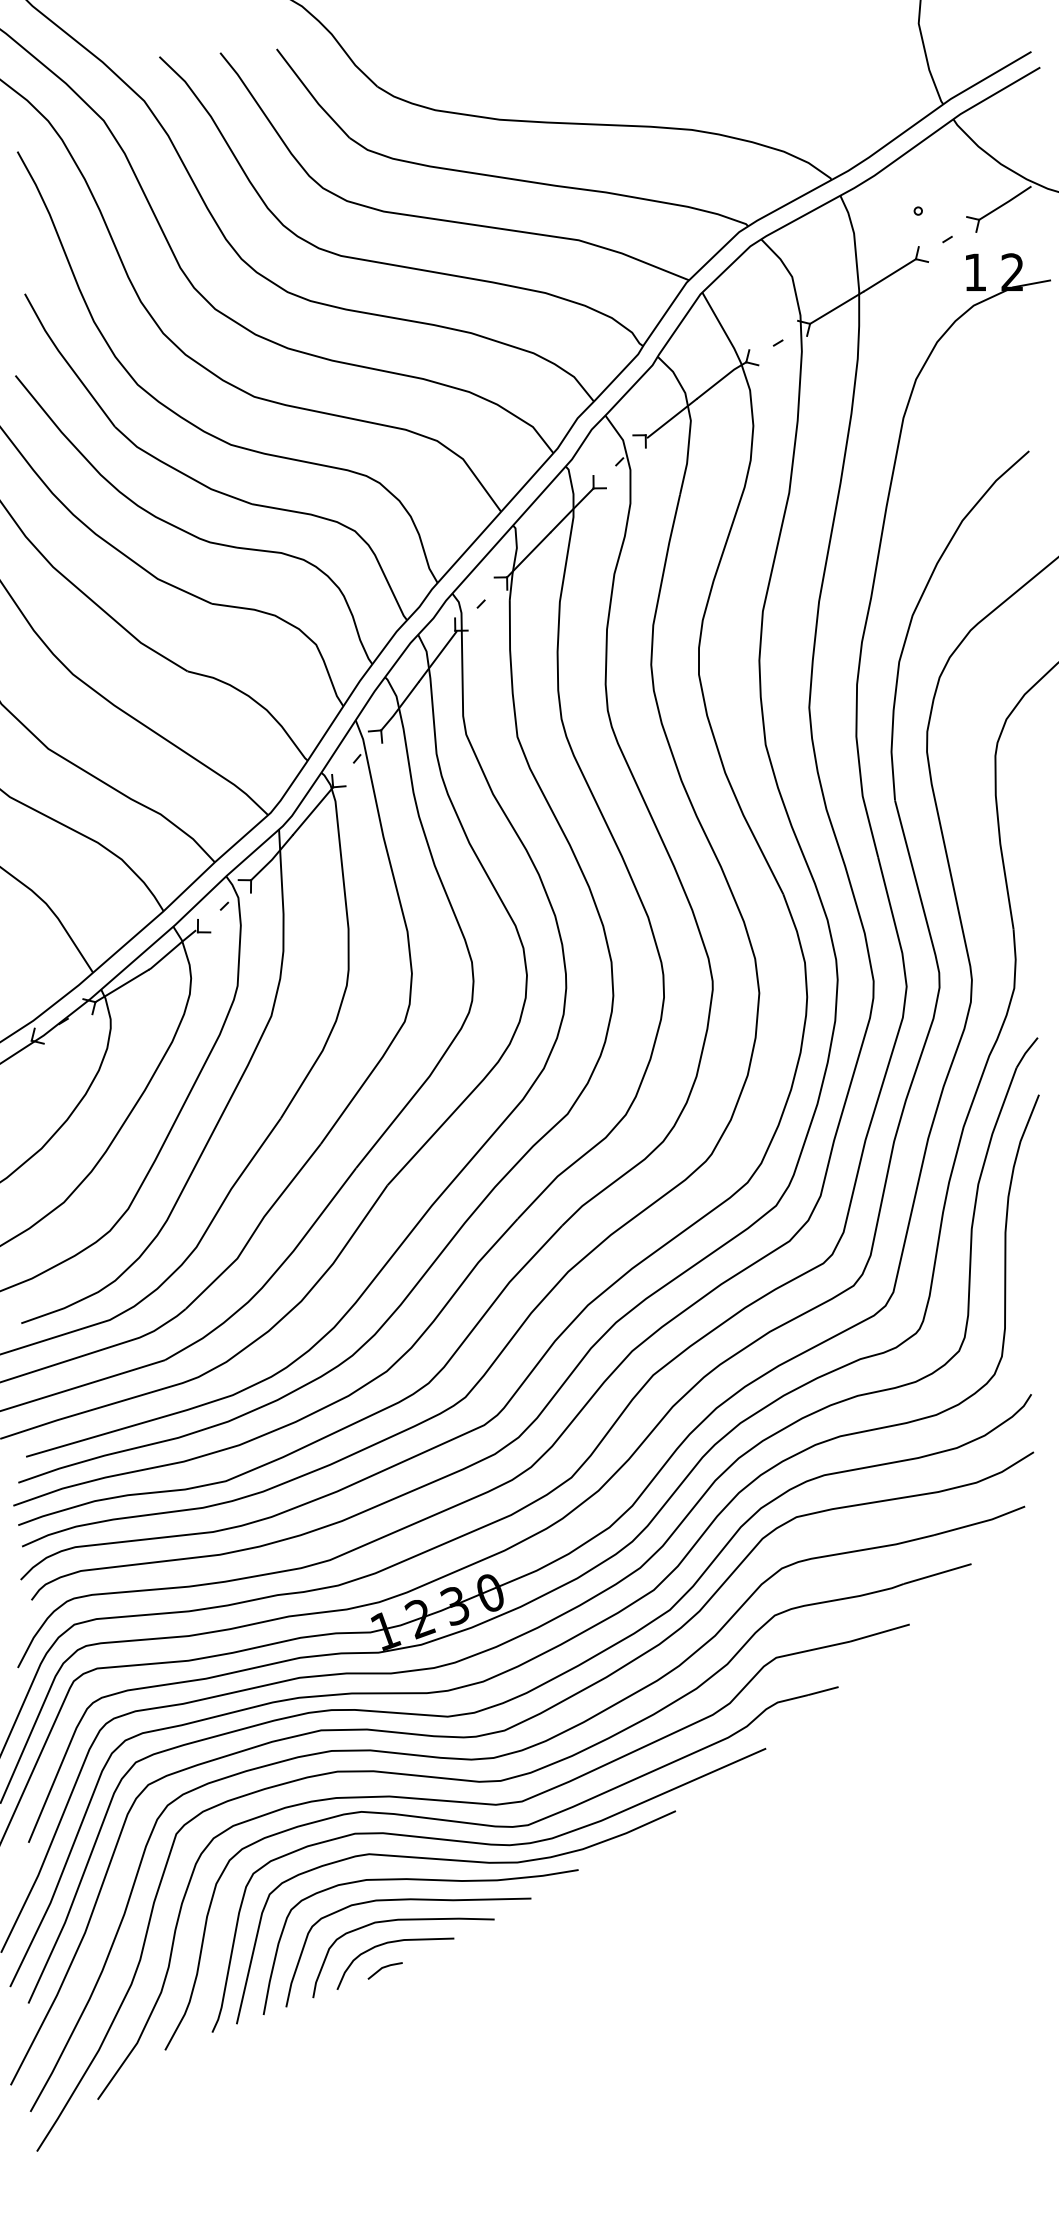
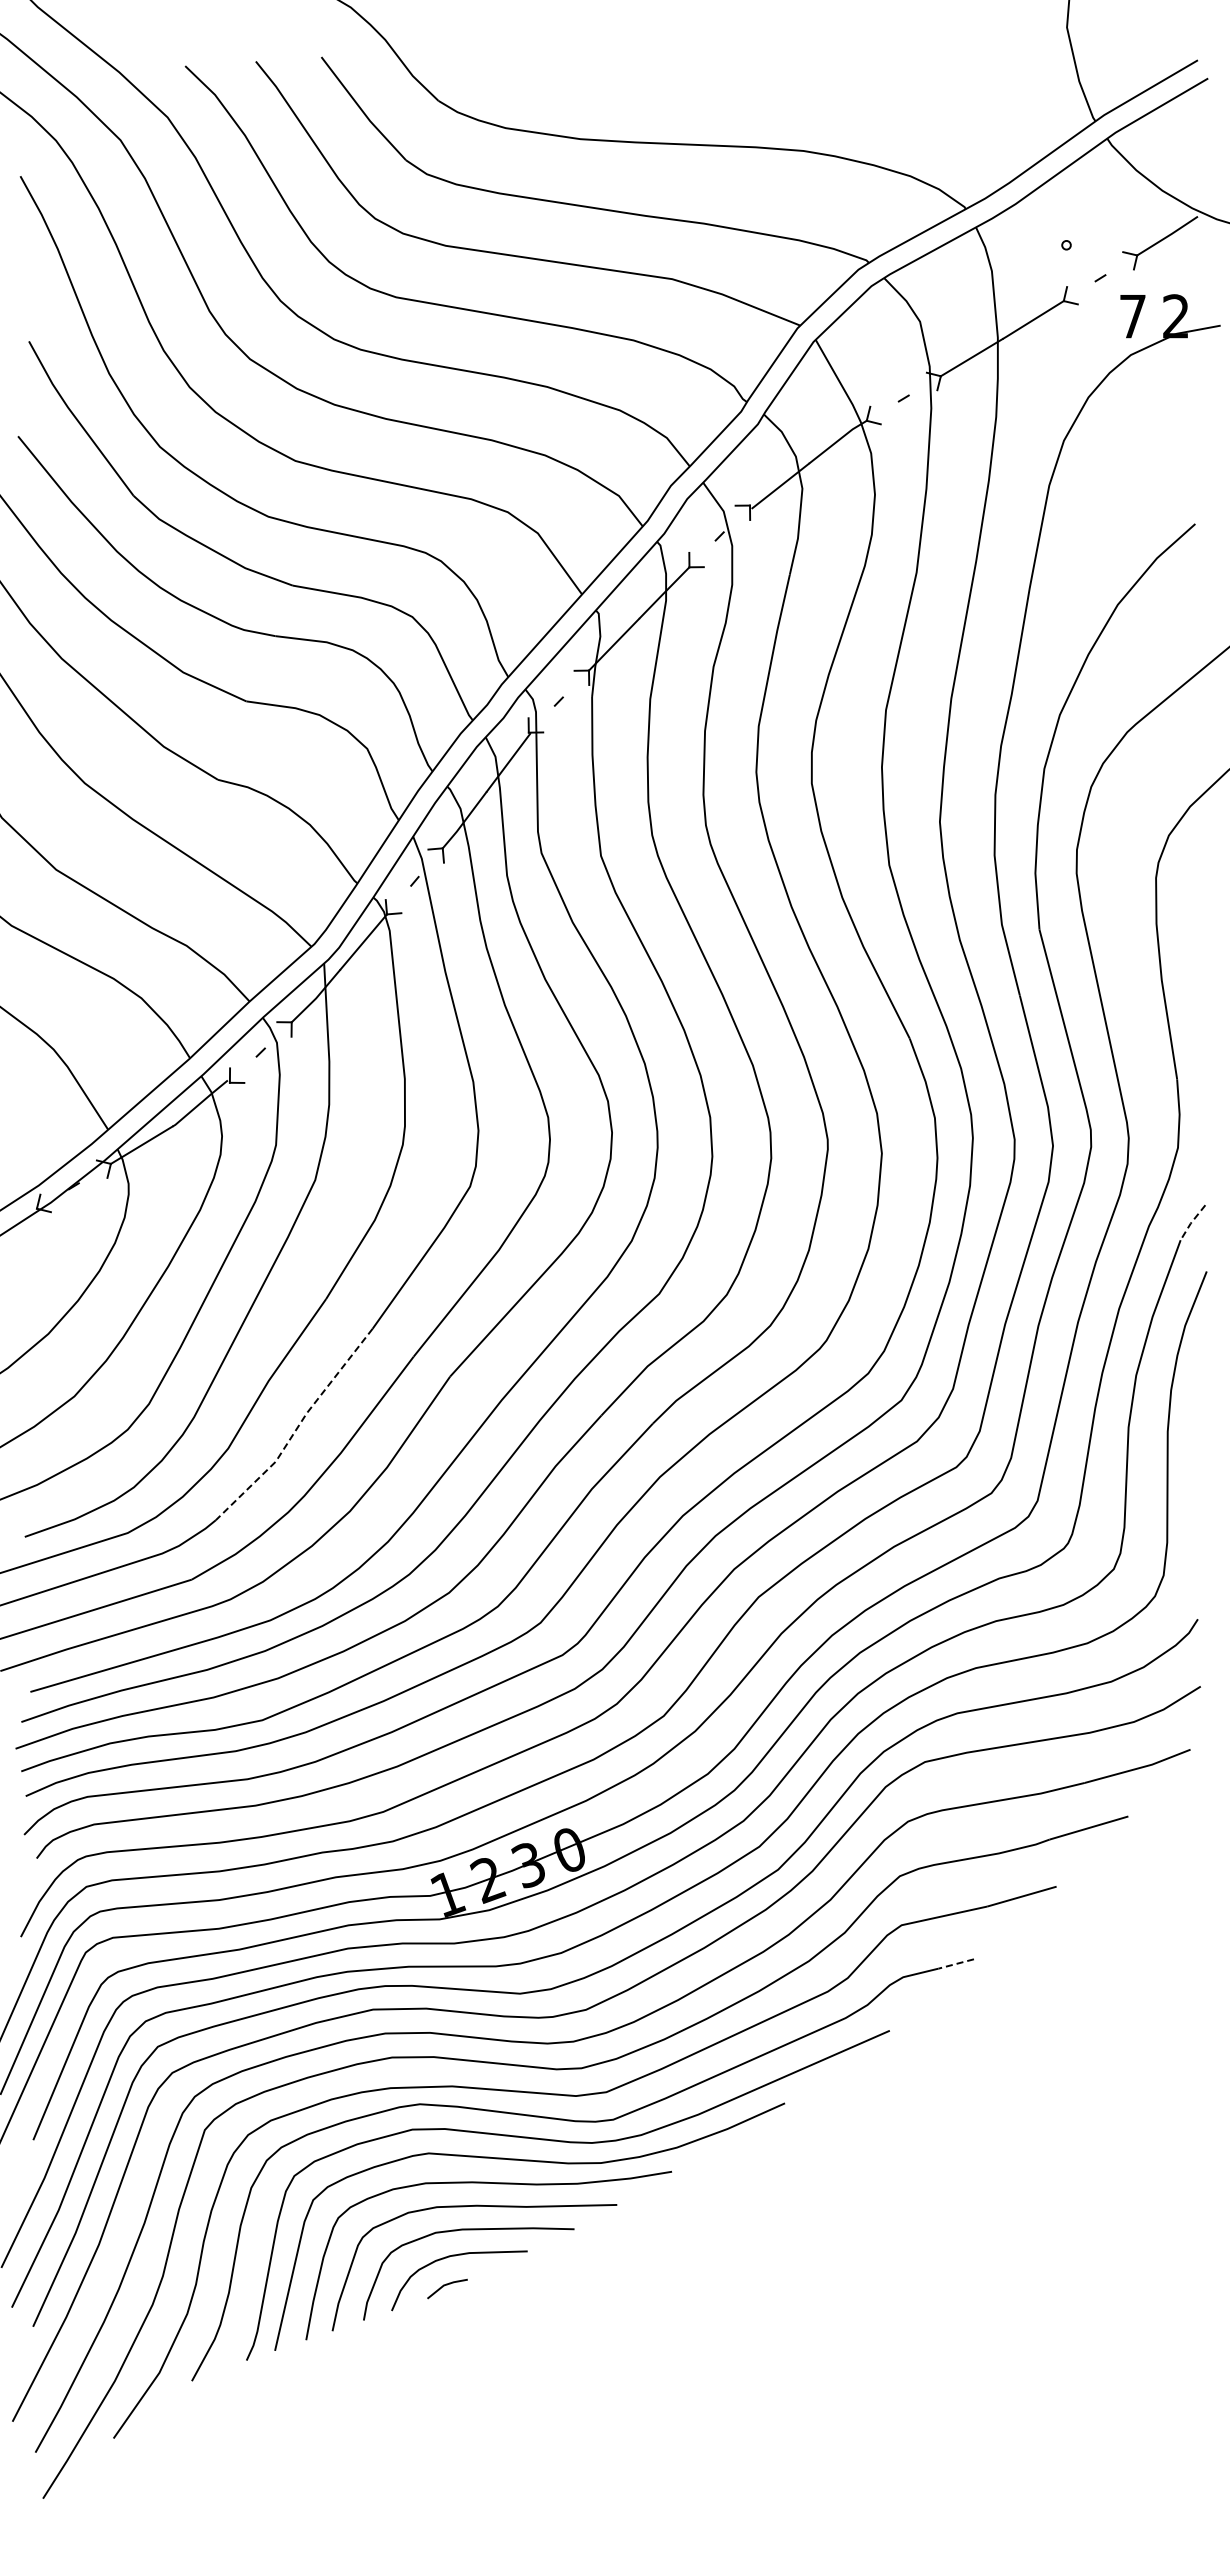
text: (975, 272) -> (1132, 316), 1 -> 7
line: (1025, 1052) -> (1191, 1222), solid -> dashed
line: (256, 1229) -> (297, 1428), solid -> dashed
line: (822, 1691) -> (955, 1964), solid -> dashed

